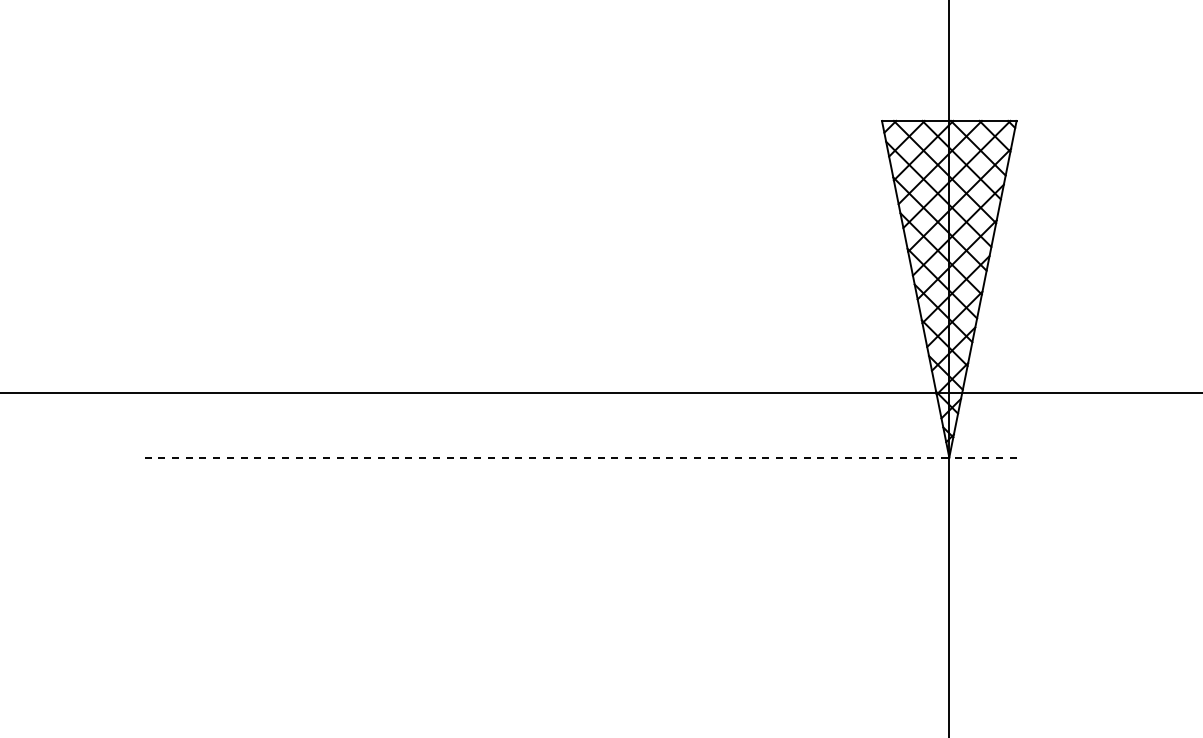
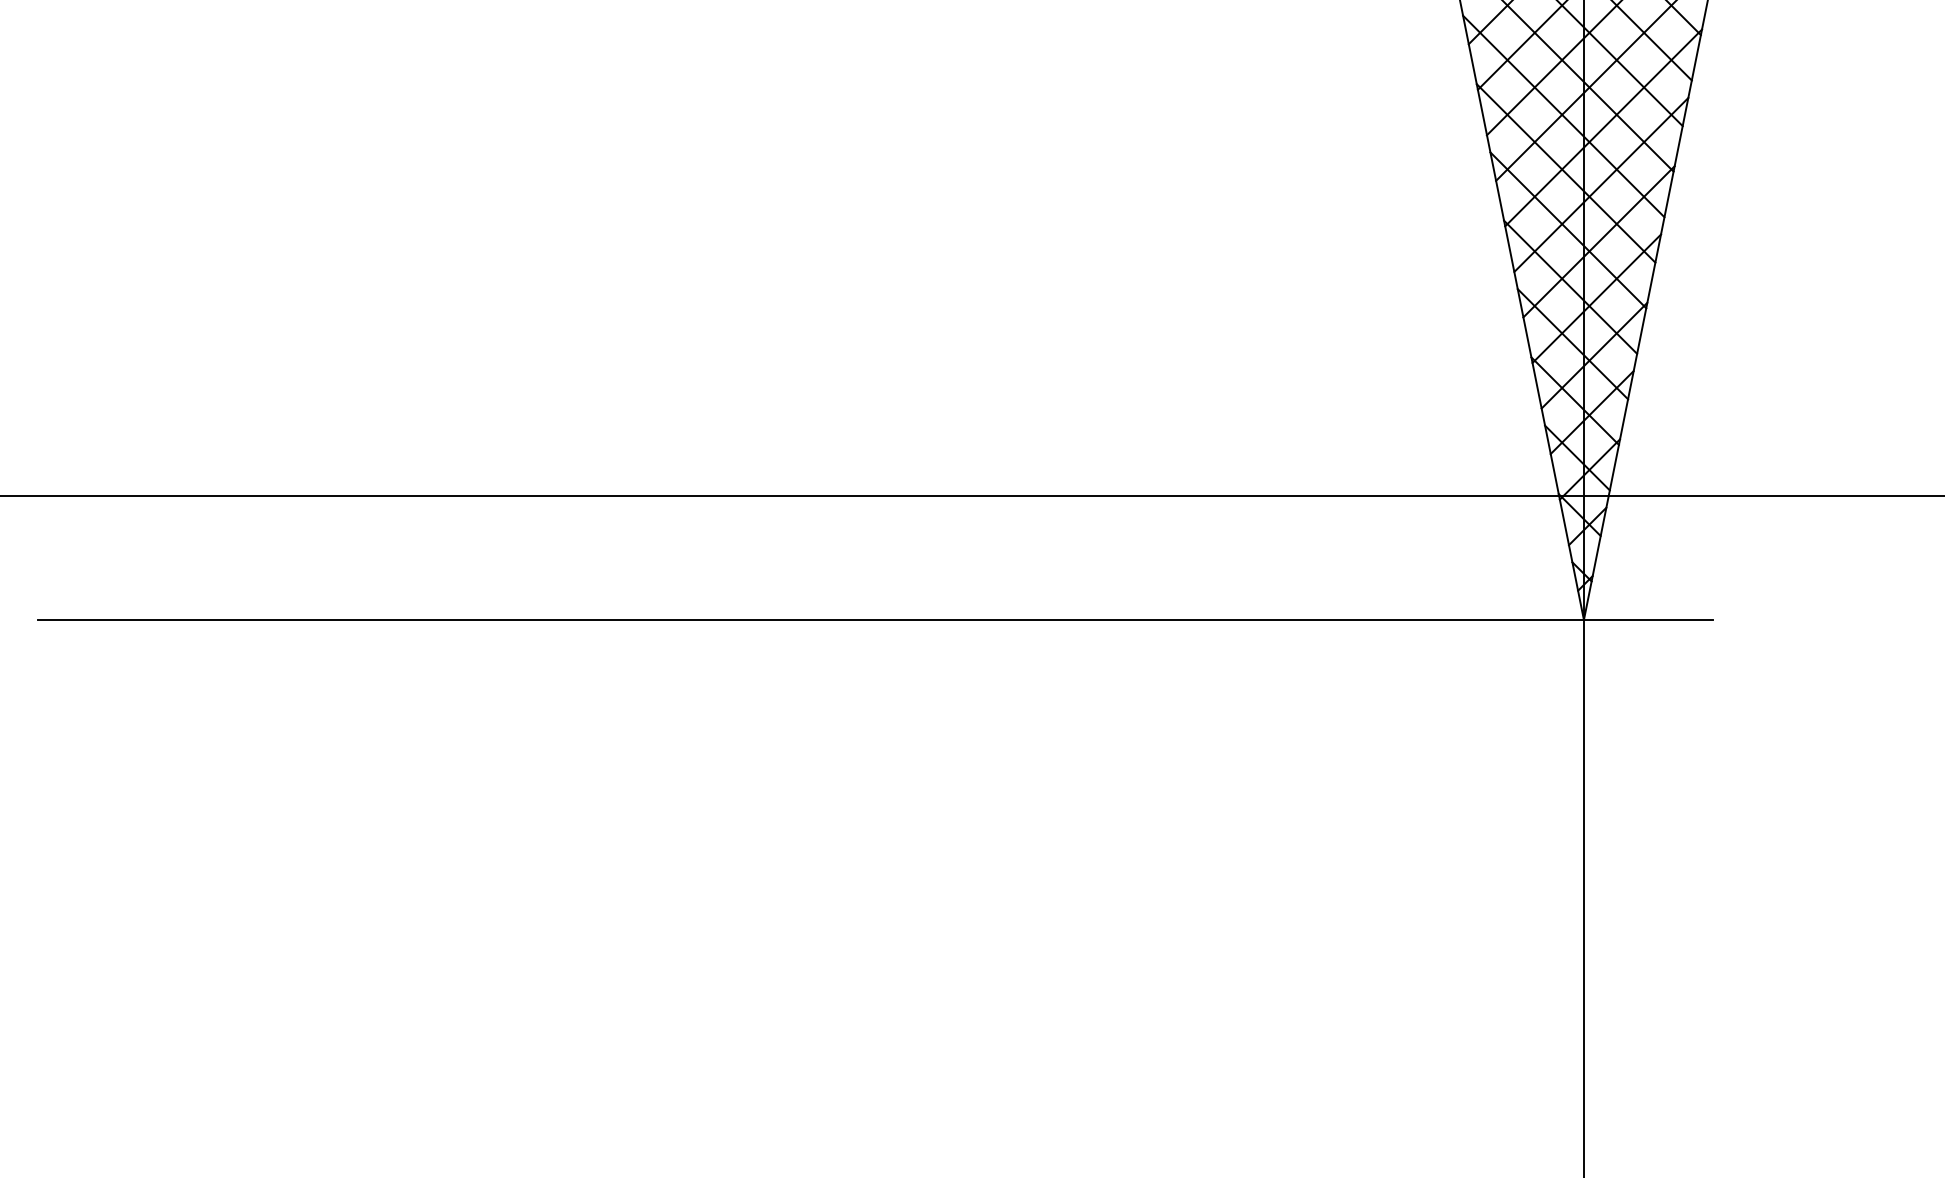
line: (579, 457) -> (876, 619), dashed -> solid

